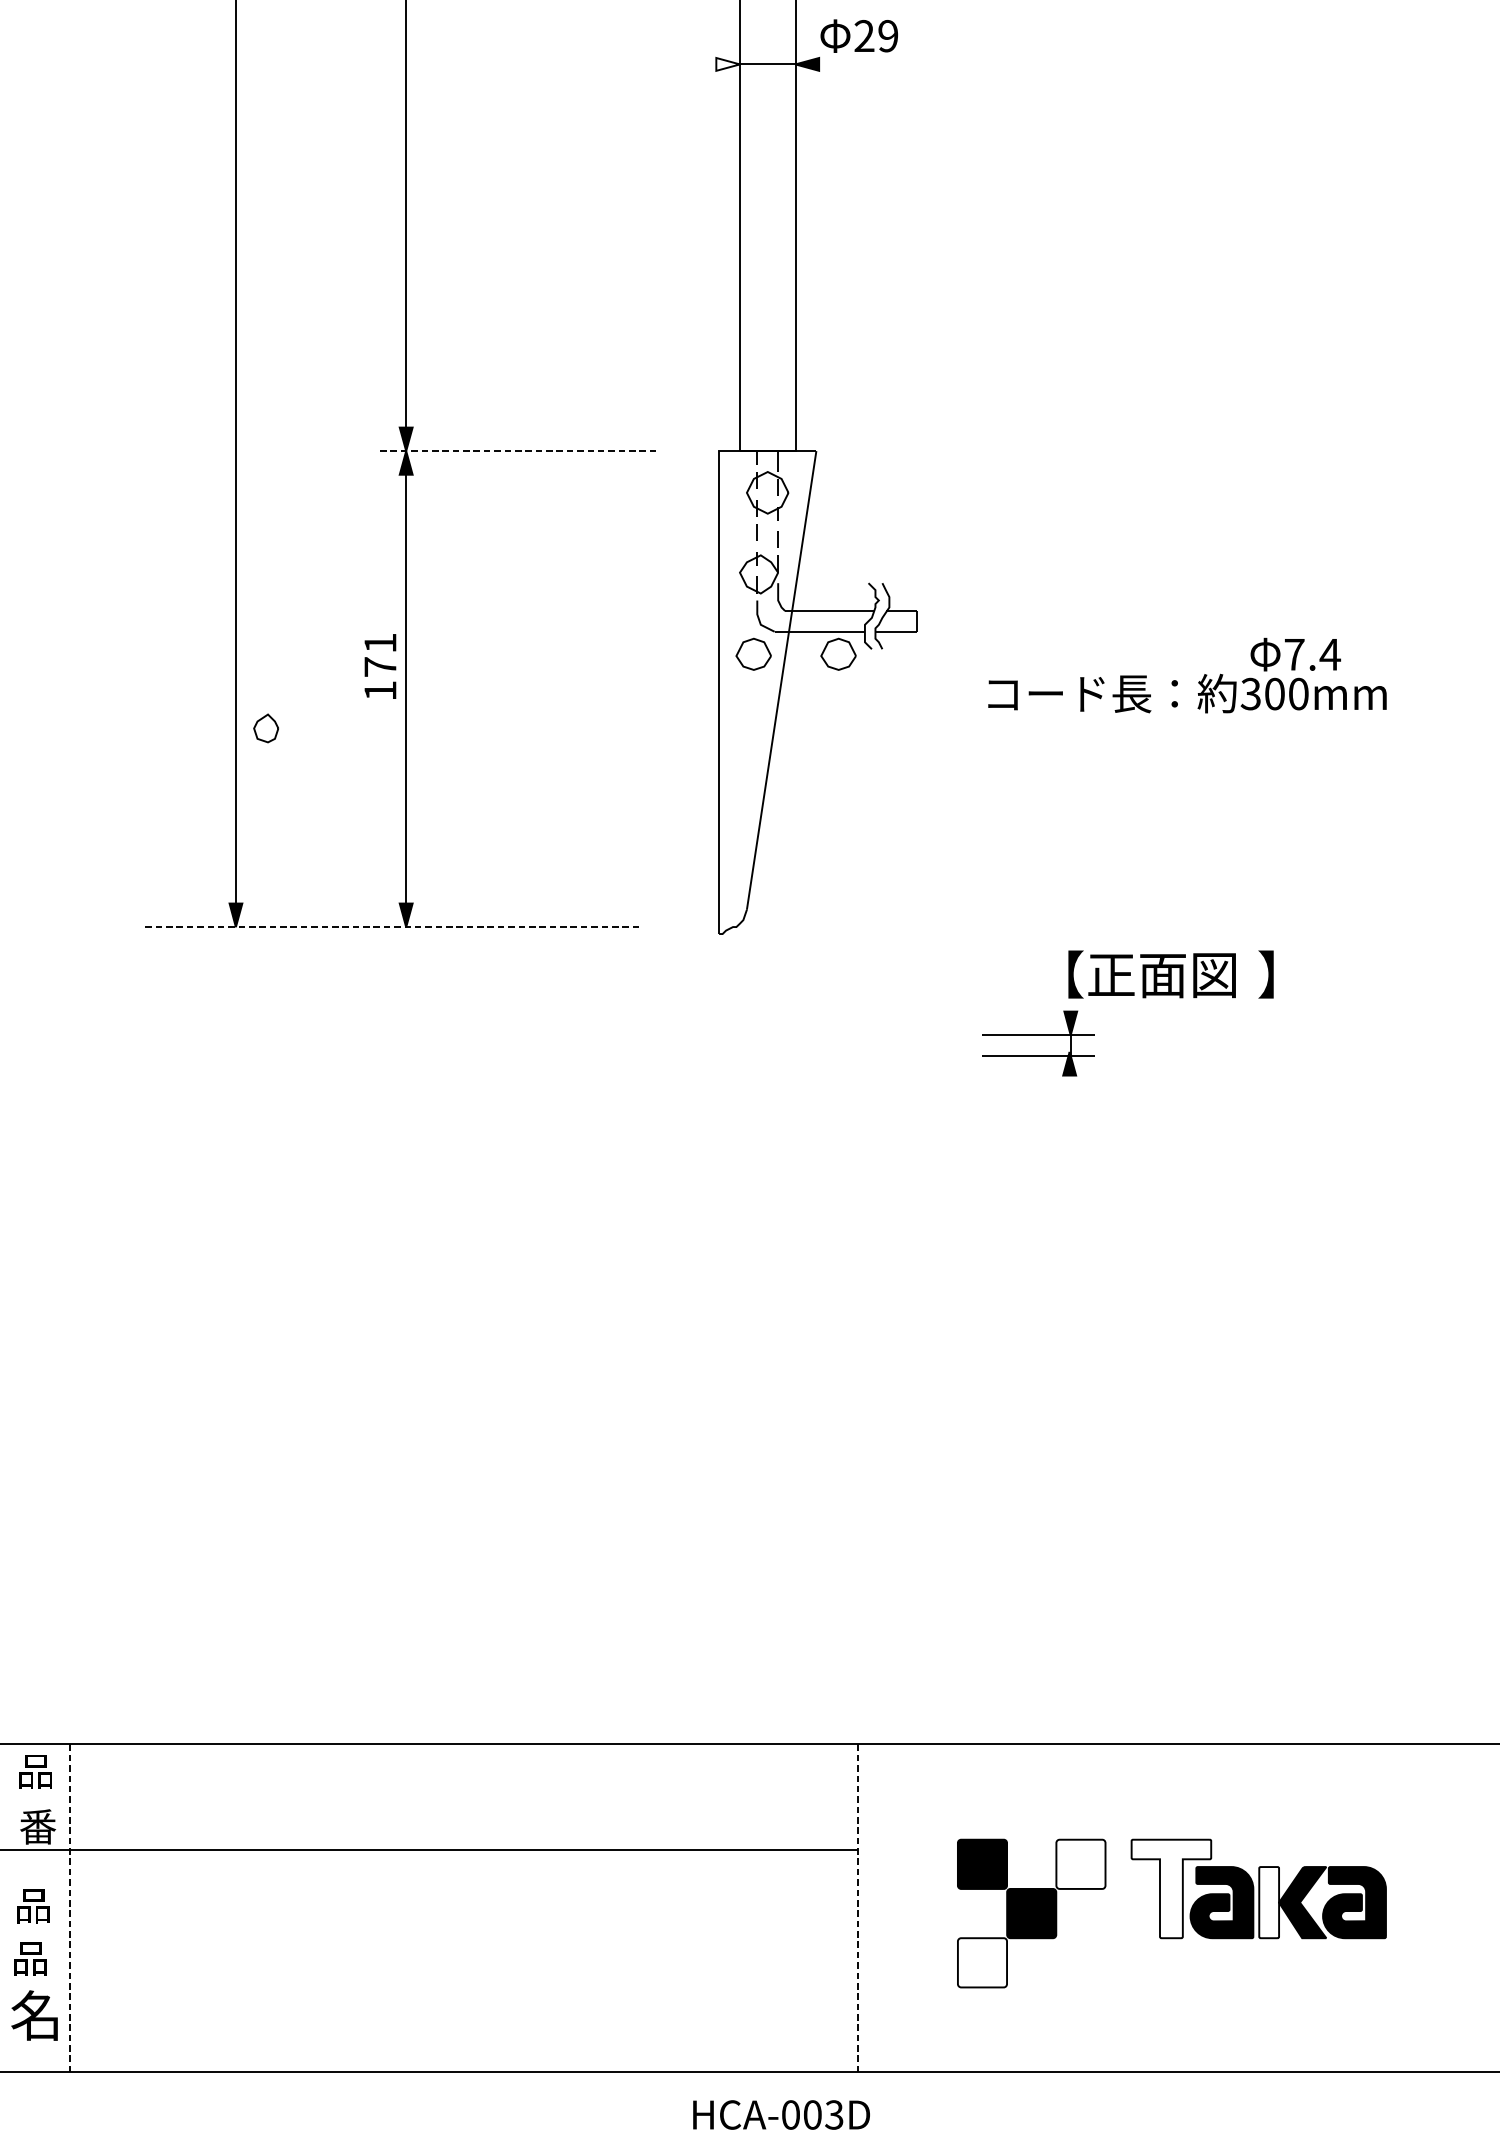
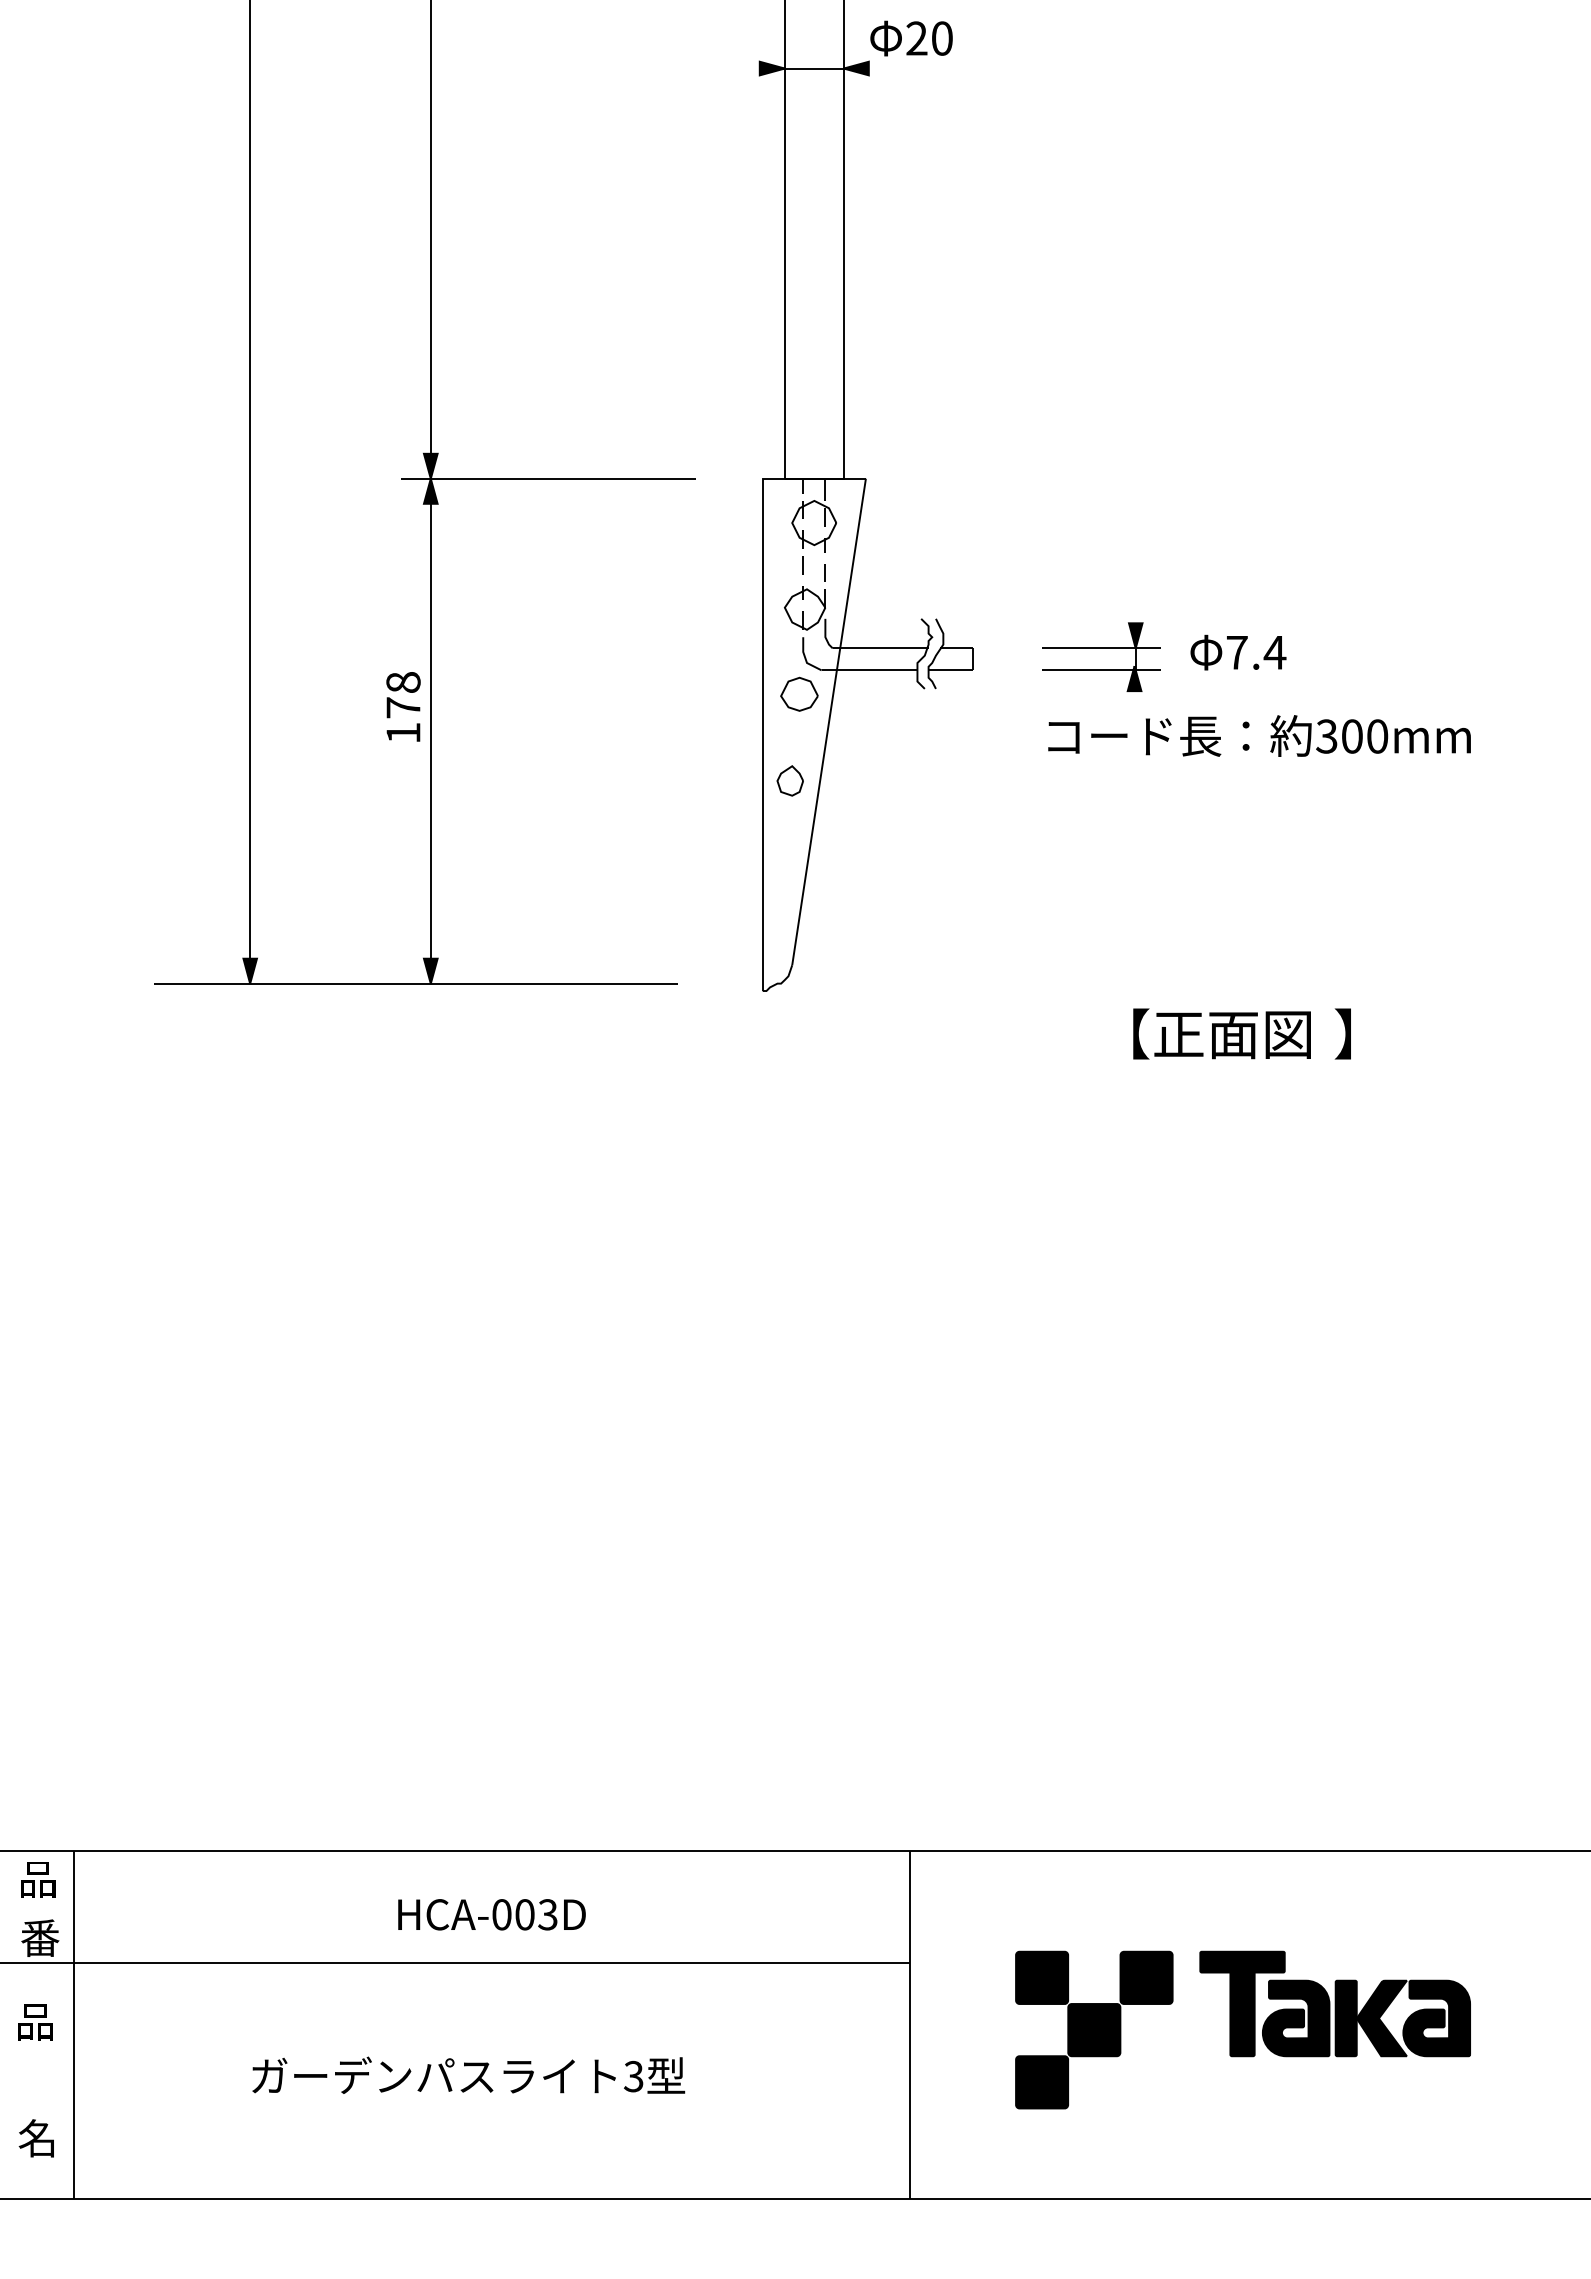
text: (887, 36) -> (941, 38), 29 -> 20
fill: (727, 64) -> (771, 68), added
line: (517, 450) -> (548, 478), dashed -> solid
text: (380, 643) -> (403, 682), 171 -> 178
part: (838, 653) -> (889, 693), removed
text: (1295, 654) -> (1238, 652), moved
part: (265, 728) -> (789, 780), moved
line: (391, 926) -> (415, 983), dashed -> solid
part: (1038, 1035) -> (1101, 648), moved
fill: (1080, 1863) -> (1146, 1977), added
fill: (1171, 1888) -> (1242, 2003), added
fill: (1268, 1902) -> (1345, 2018), added
line: (70, 1908) -> (74, 2024), dashed -> solid
line: (858, 1908) -> (910, 2024), dashed -> solid
part: (440, 1947) -> (467, 2066), added
part: (30, 1959) -> (32, 2078), removed
fill: (982, 1962) -> (1042, 2082), added
part: (33, 2015) -> (35, 2138), size x0.71
part: (781, 2114) -> (491, 1914), moved

